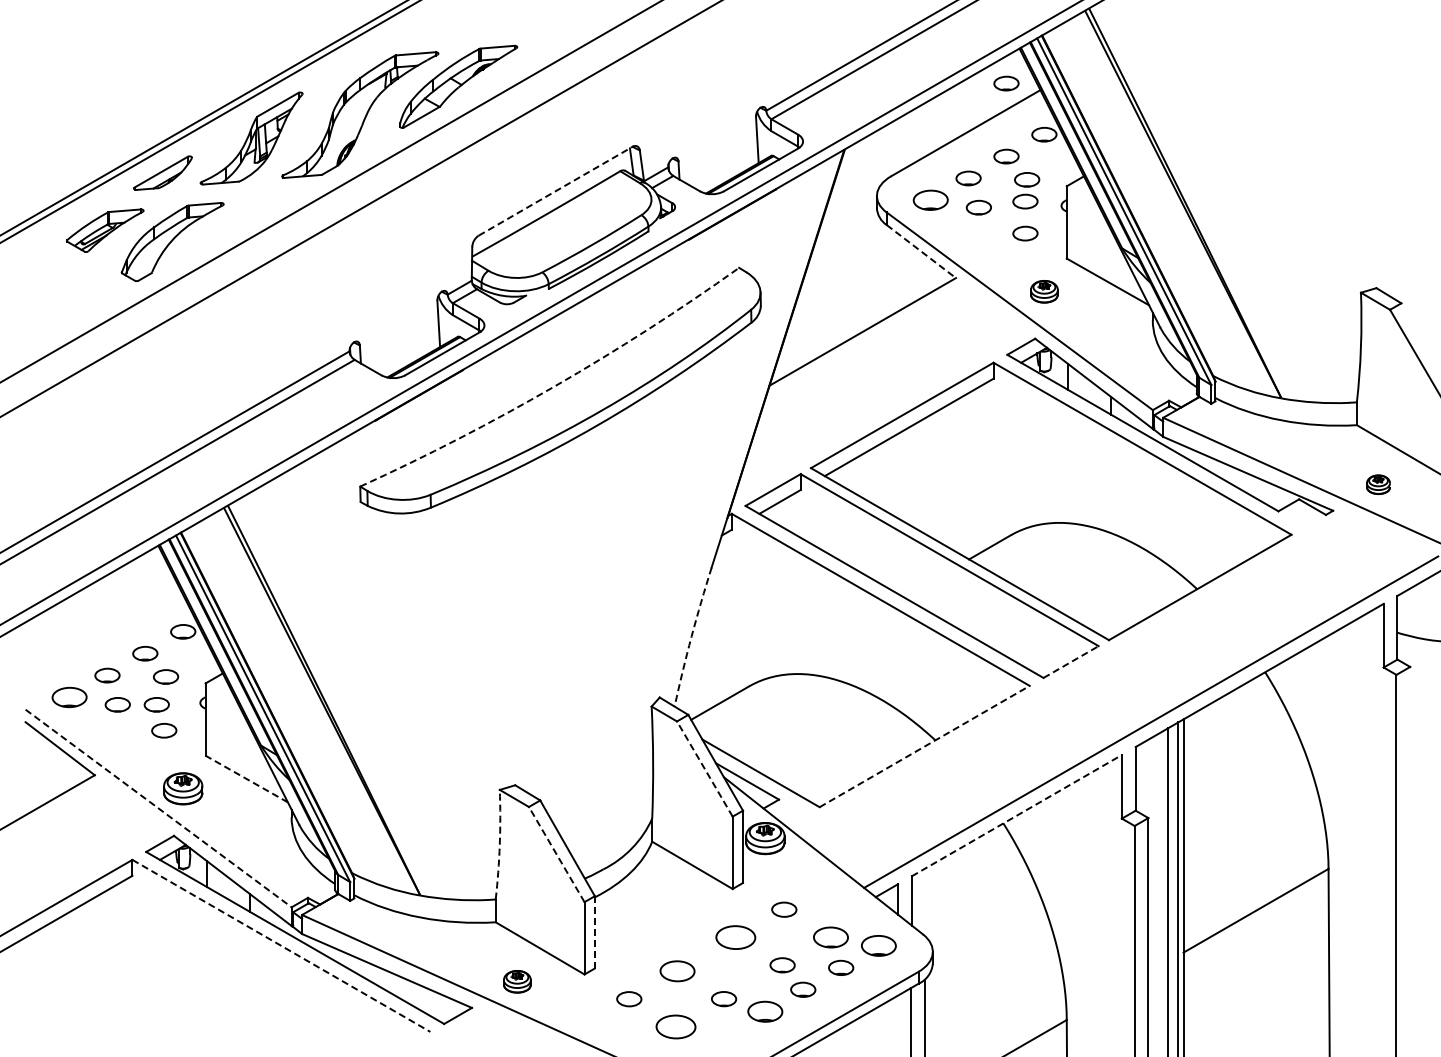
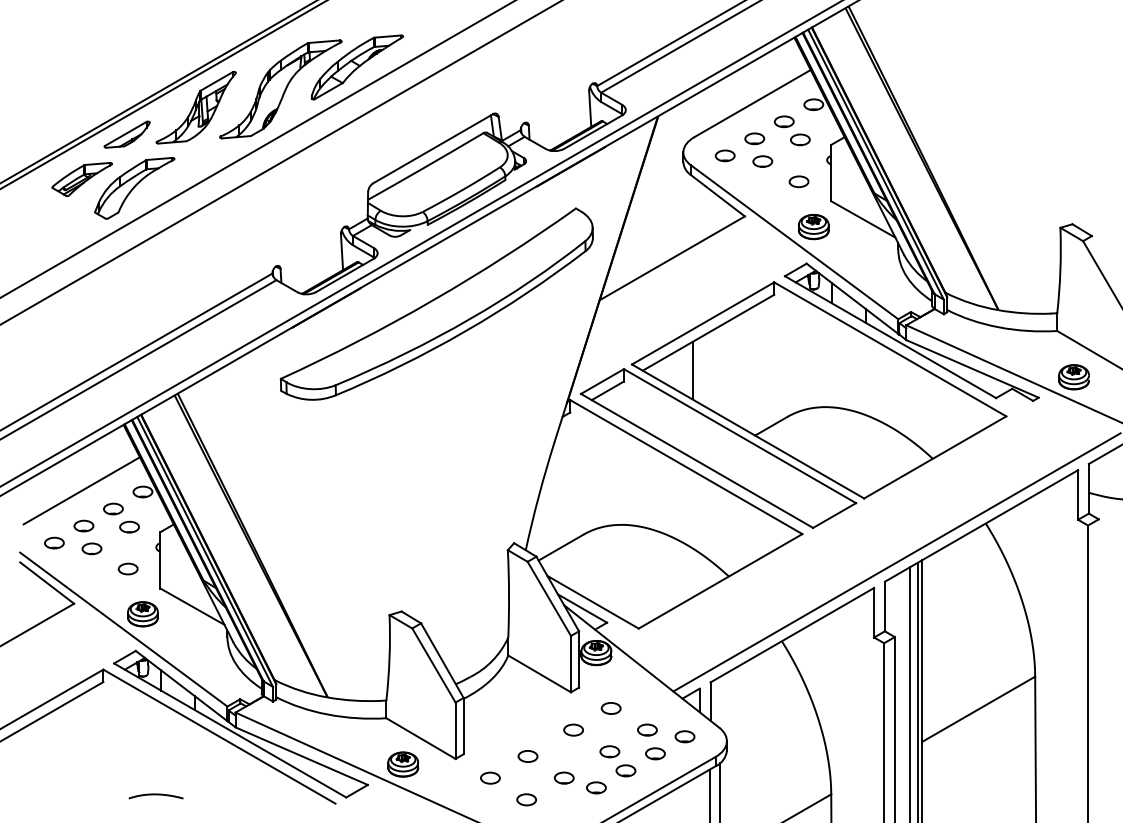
part: (1006, 83) -> (784, 64), removed
line: (555, 191) -> (432, 148), dashed -> solid
part: (930, 200) -> (725, 155), size x0.71
part: (1025, 201) -> (799, 156), removed
line: (921, 251) -> (718, 195), dashed -> solid
part: (1044, 291) -> (813, 226), size x1.43
arc: (554, 386) -> (432, 300), dashed -> solid
line: (888, 476) -> (692, 370), added
part: (1378, 484) -> (1074, 377), size x1.67
line: (104, 630) -> (81, 490), added
arc: (691, 636) -> (538, 495), dashed -> solid
line: (1071, 662) -> (834, 515), dashed -> solid
part: (69, 697) -> (54, 543), size x0.71
part: (156, 704) -> (122, 548), removed
line: (925, 746) -> (721, 581), dashed -> solid
line: (704, 768) -> (549, 598), dashed -> solid
line: (246, 778) -> (192, 606), dashed -> solid
line: (158, 808) -> (123, 629), dashed -> solid
line: (1017, 815) -> (792, 635), dashed -> solid
arc: (499, 844) -> (389, 657), dashed -> solid
line: (556, 854) -> (433, 665), dashed -> solid
line: (594, 932) -> (463, 726), dashed -> solid
part: (736, 937) -> (573, 730), size x0.62
part: (830, 937) -> (647, 730), size x0.71
line: (281, 946) -> (219, 737), dashed -> solid
part: (879, 946) -> (685, 737), size x0.71
part: (677, 971) -> (528, 756), size x0.71
part: (517, 981) -> (403, 764), size x1.43
part: (765, 1011) -> (596, 787), size x0.71
curve: (200, 1020) -> (156, 794), added
part: (675, 1026) -> (526, 799), size x0.62

